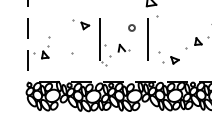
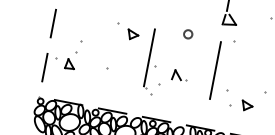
circle: (131, 27) -> (187, 33), moved

